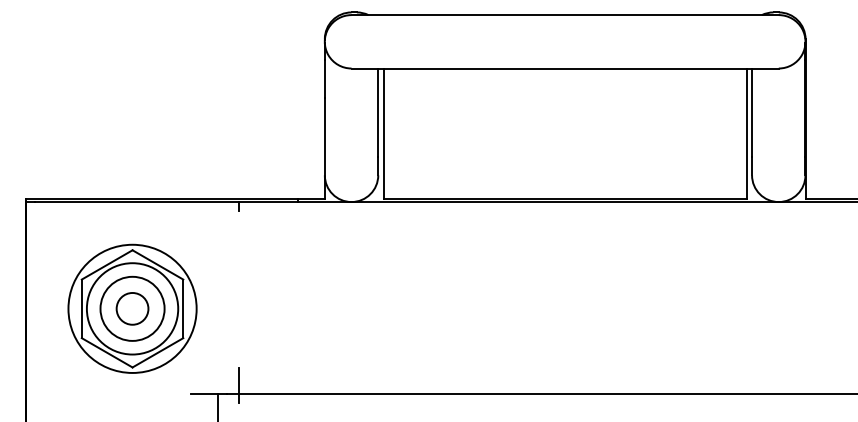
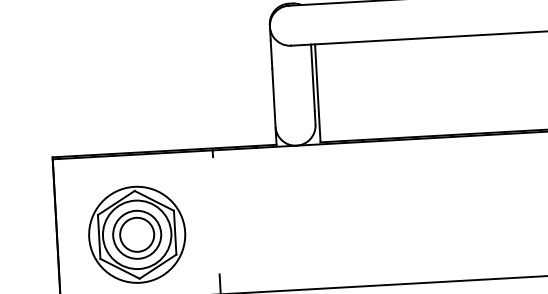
circle: (132, 308) -> (137, 234), size x1.43

